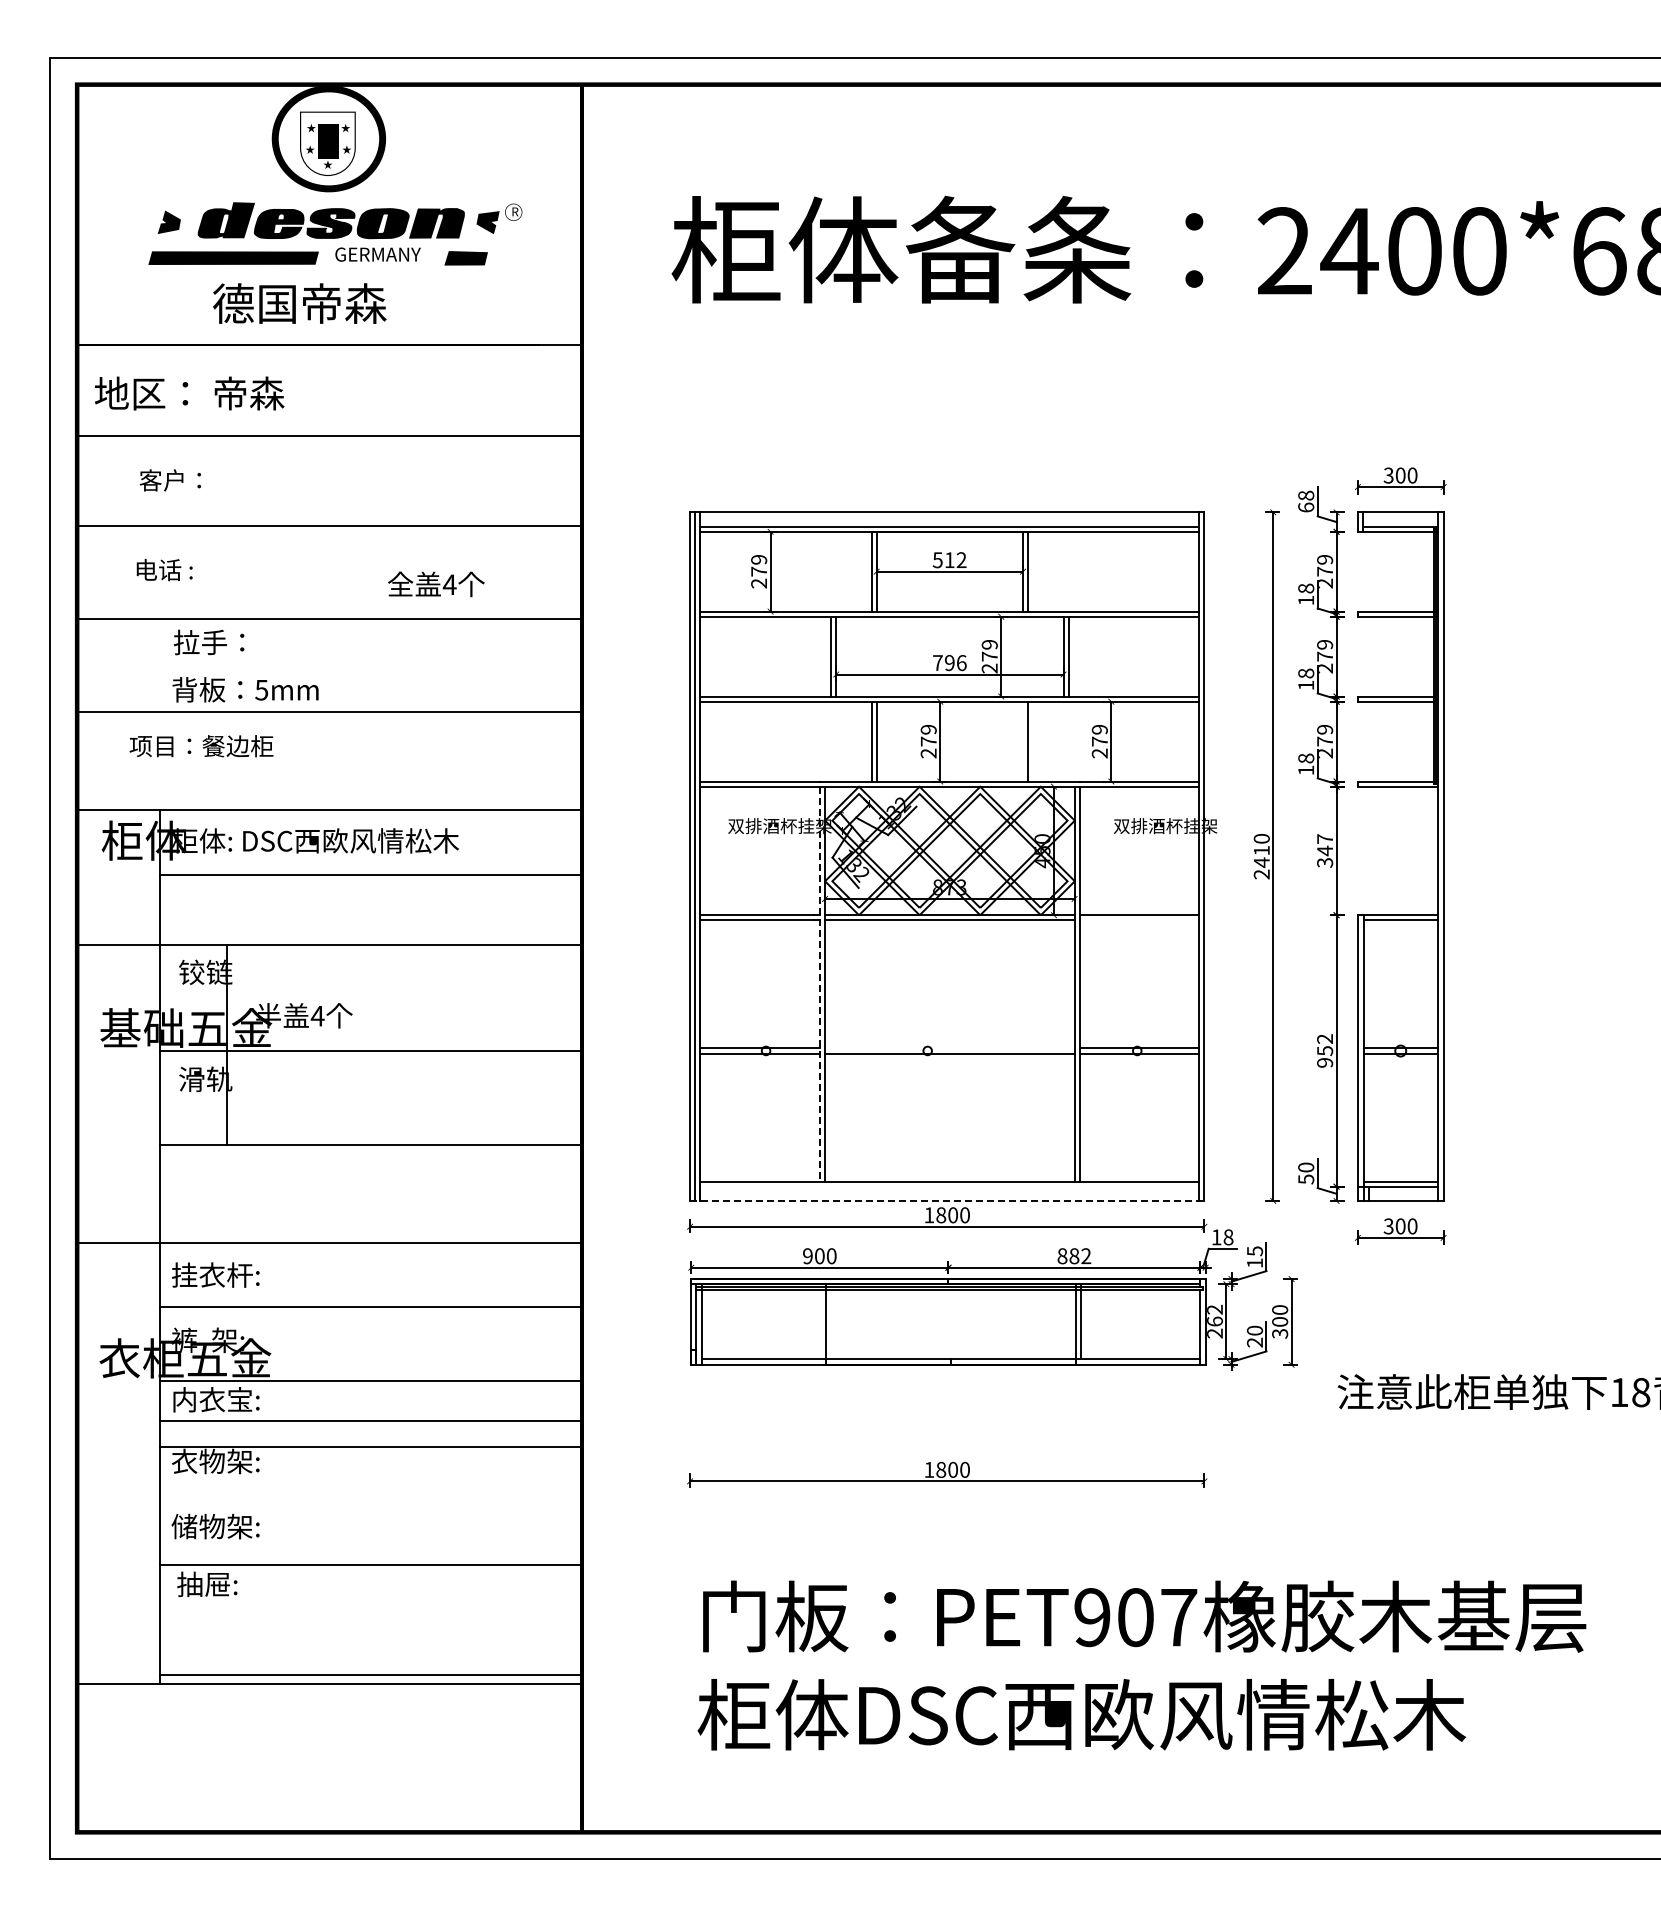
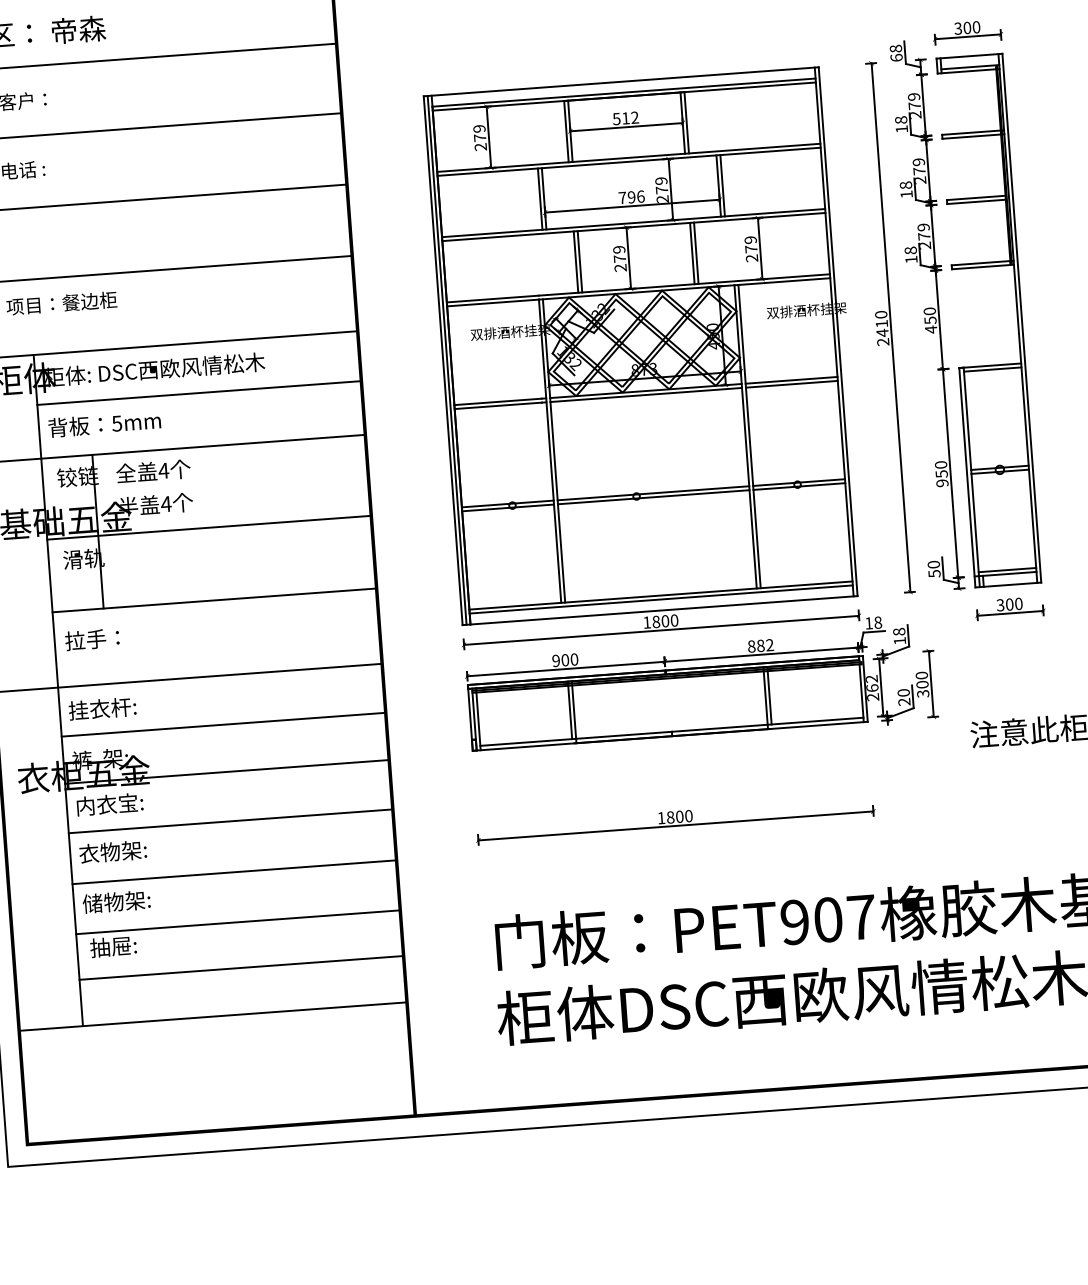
text: (436, 584) -> (153, 471), moved
text: (209, 642) -> (92, 639), moved
text: (245, 689) -> (104, 424), moved
line: (1023, 741) -> (692, 253), added
text: (1325, 851) -> (930, 320), 347 -> 450
line: (1139, 920) -> (791, 384), added
line: (819, 984) -> (549, 451), dashed -> solid
text: (1325, 1038) -> (941, 464), 952 -> 950
line: (949, 1048) -> (653, 493), added
line: (949, 1186) -> (660, 599), added
line: (947, 1200) -> (660, 610), dashed -> solid
text: (1254, 1251) -> (898, 632), 15 -> 18
line: (821, 1321) -> (570, 710), added
line: (371, 1381) -> (231, 821), moved
line: (371, 1420) -> (227, 771), moved
line: (371, 1447) -> (234, 872), moved
line: (371, 1674) -> (241, 967), moved

